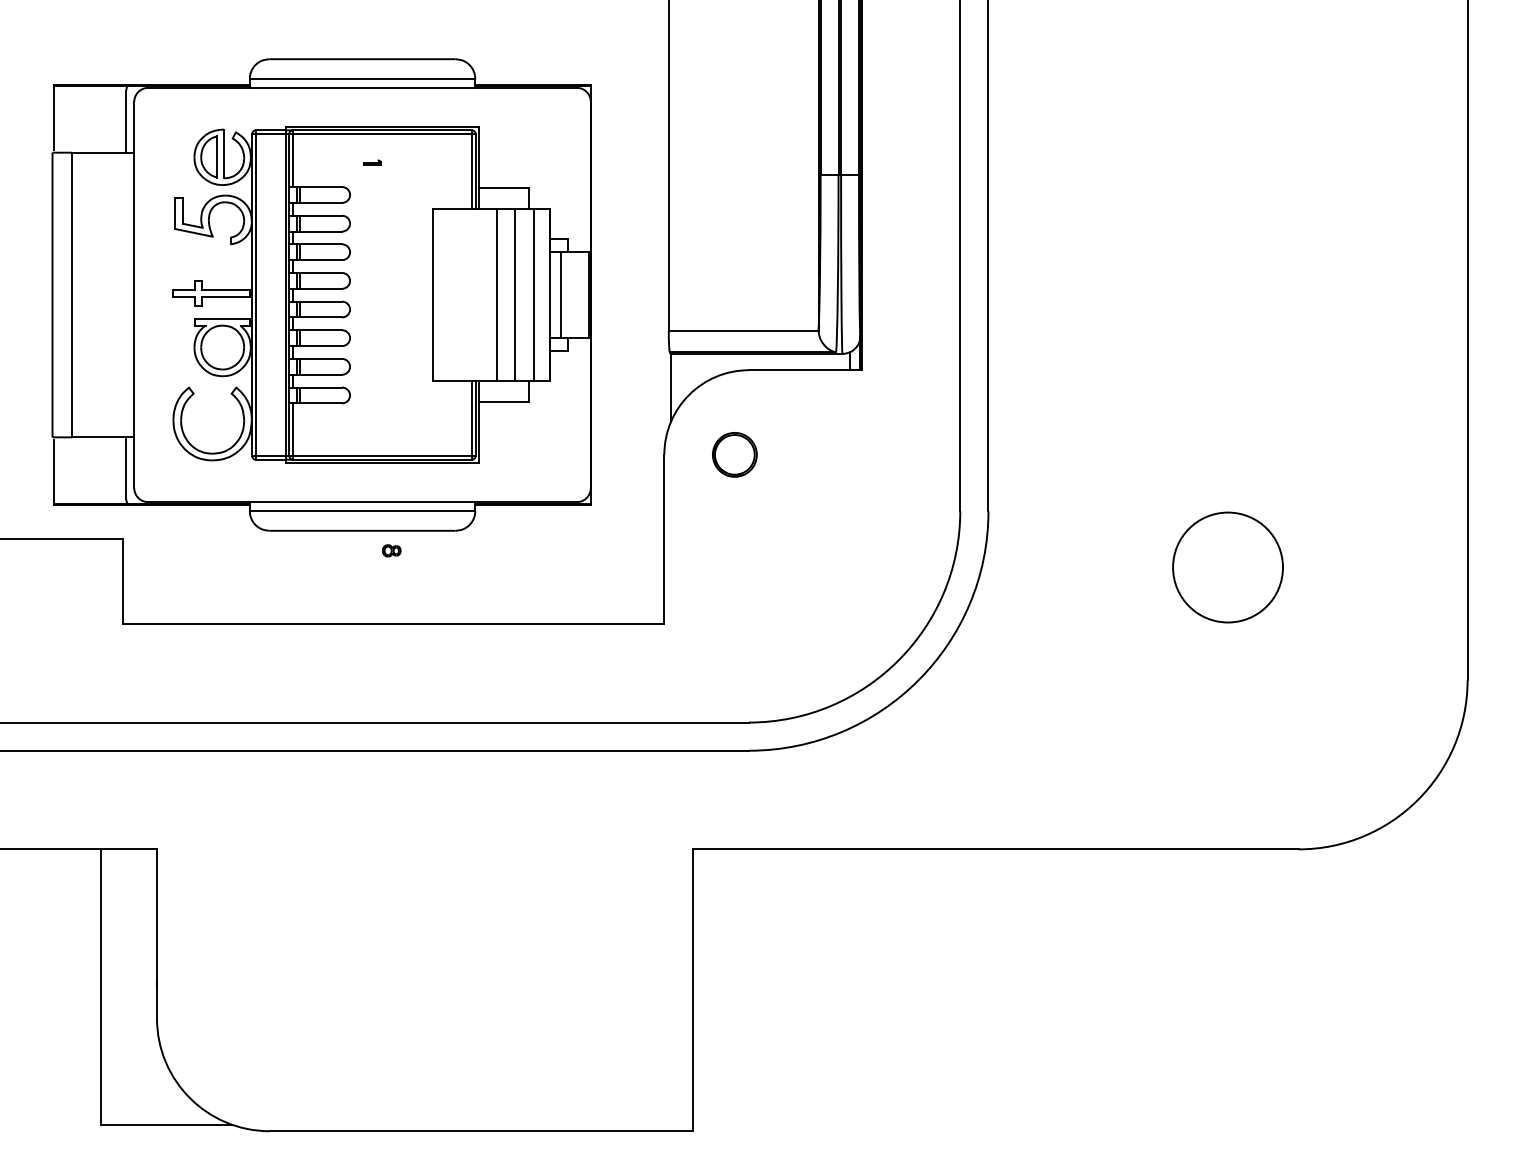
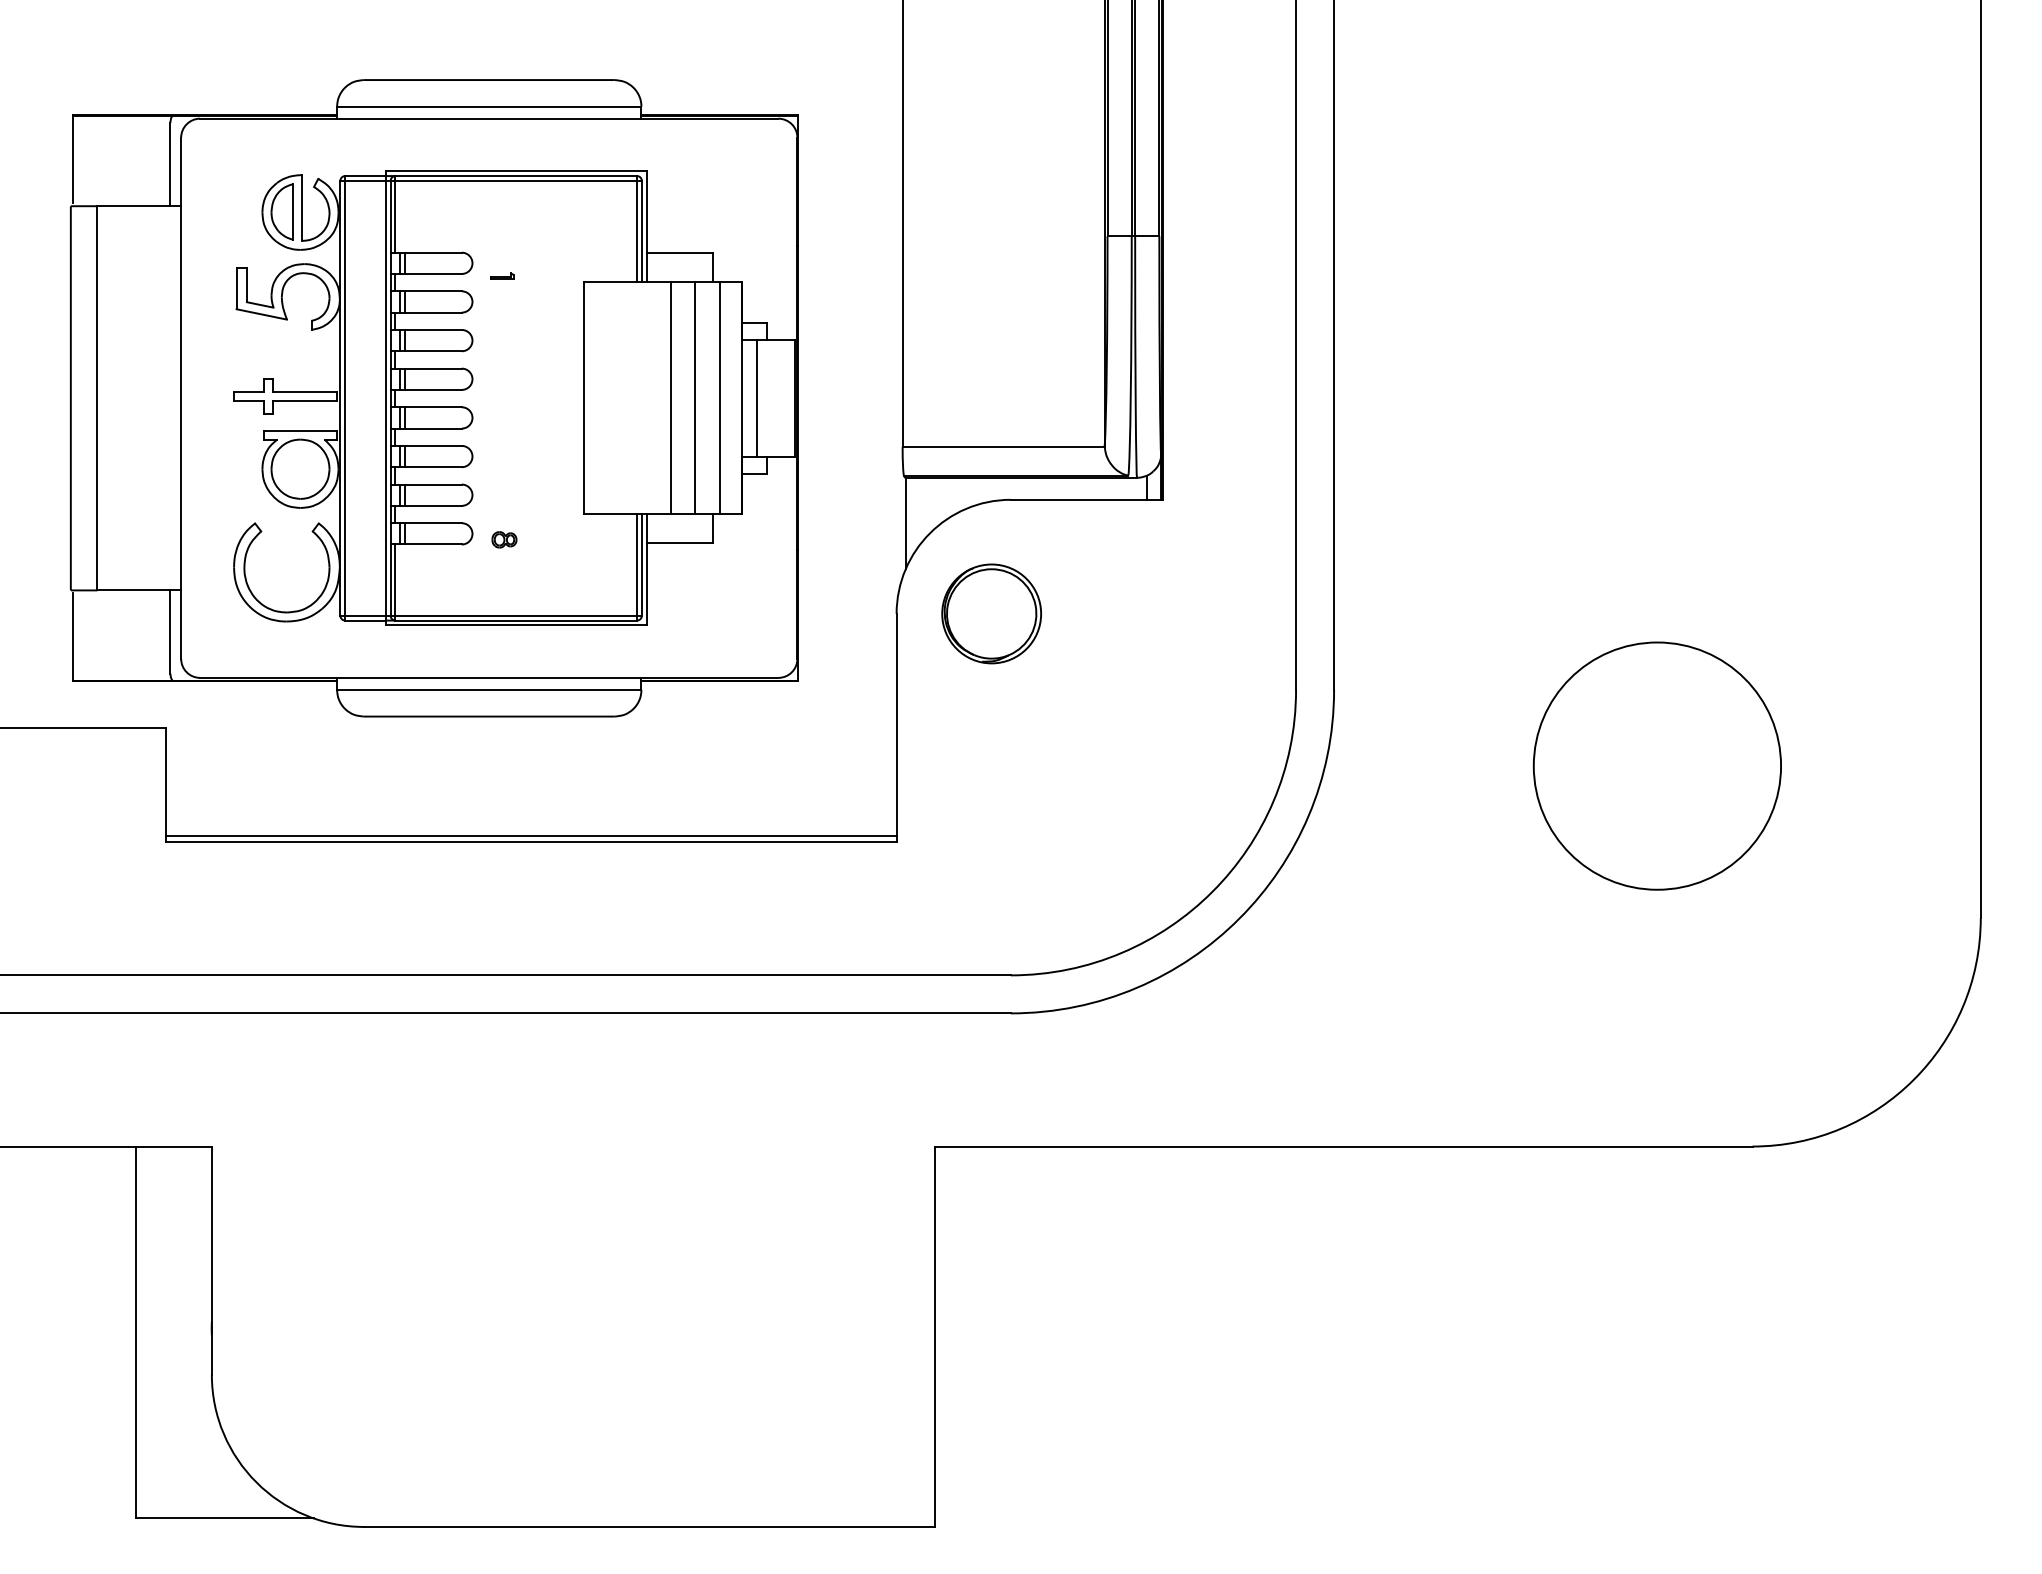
part: (372, 162) -> (502, 276), moved
part: (734, 454) -> (991, 613), size x1.67
part: (391, 550) -> (504, 539), moved
circle: (1227, 567) -> (1656, 766), size x1.67
line: (393, 619) -> (531, 836), added

